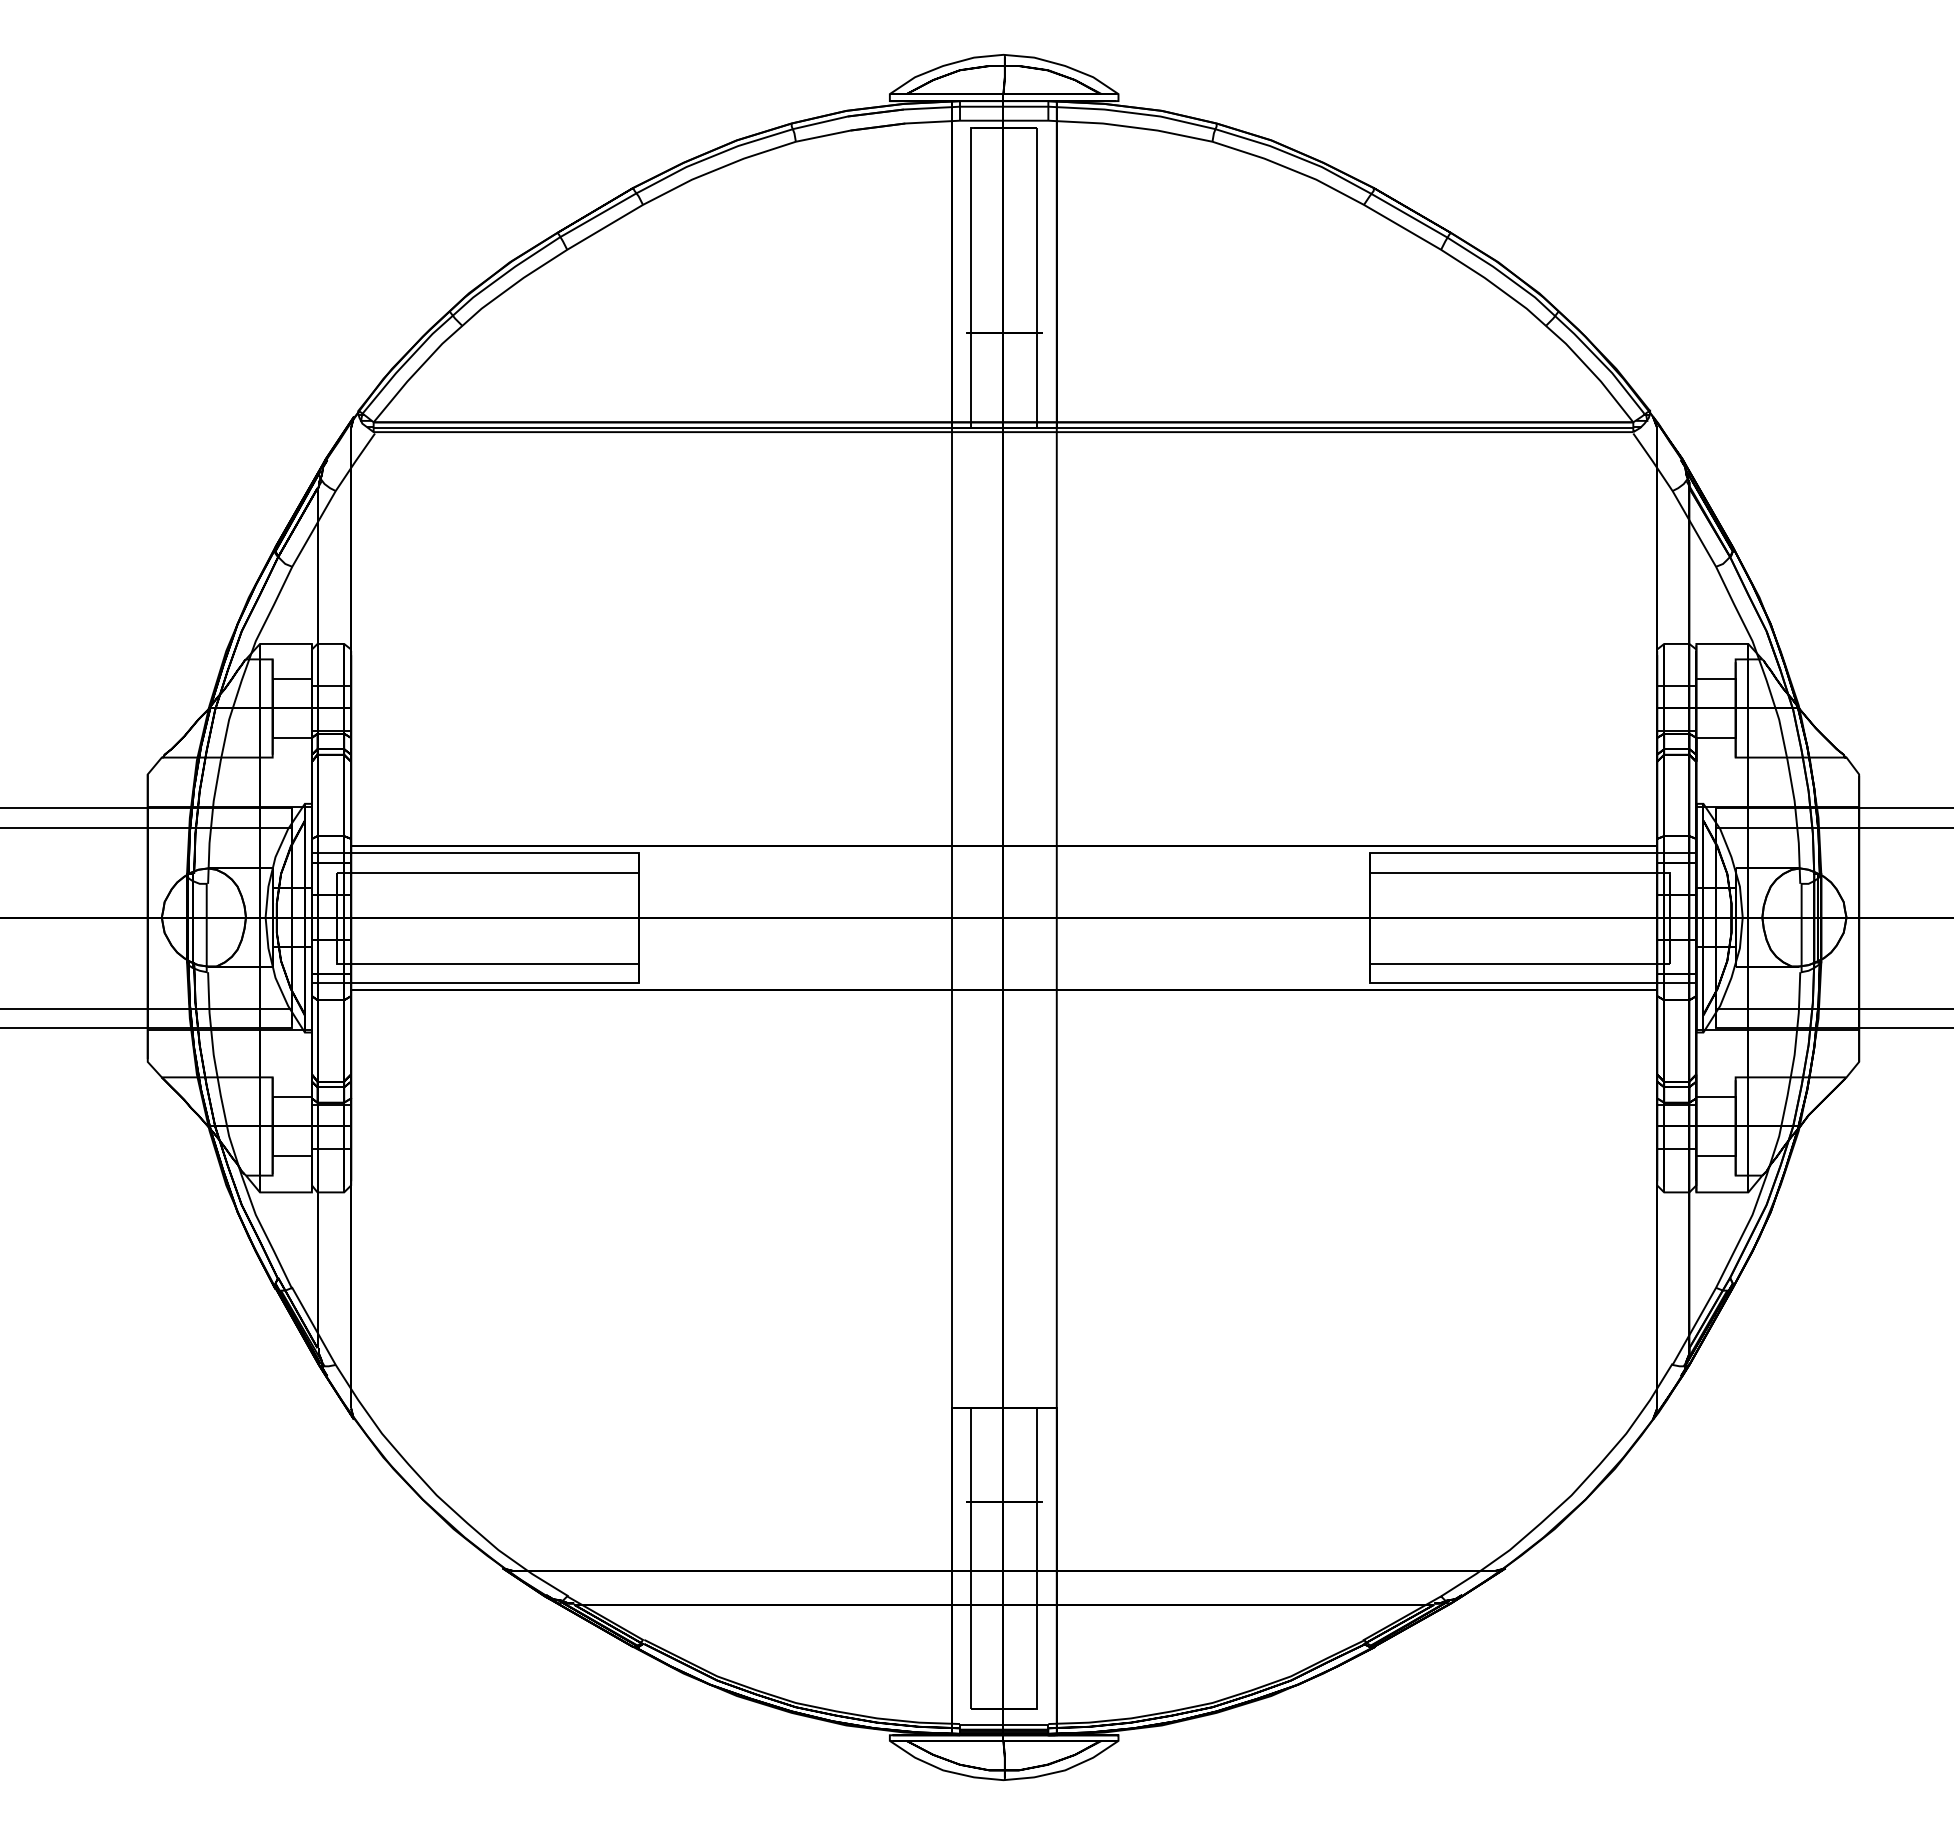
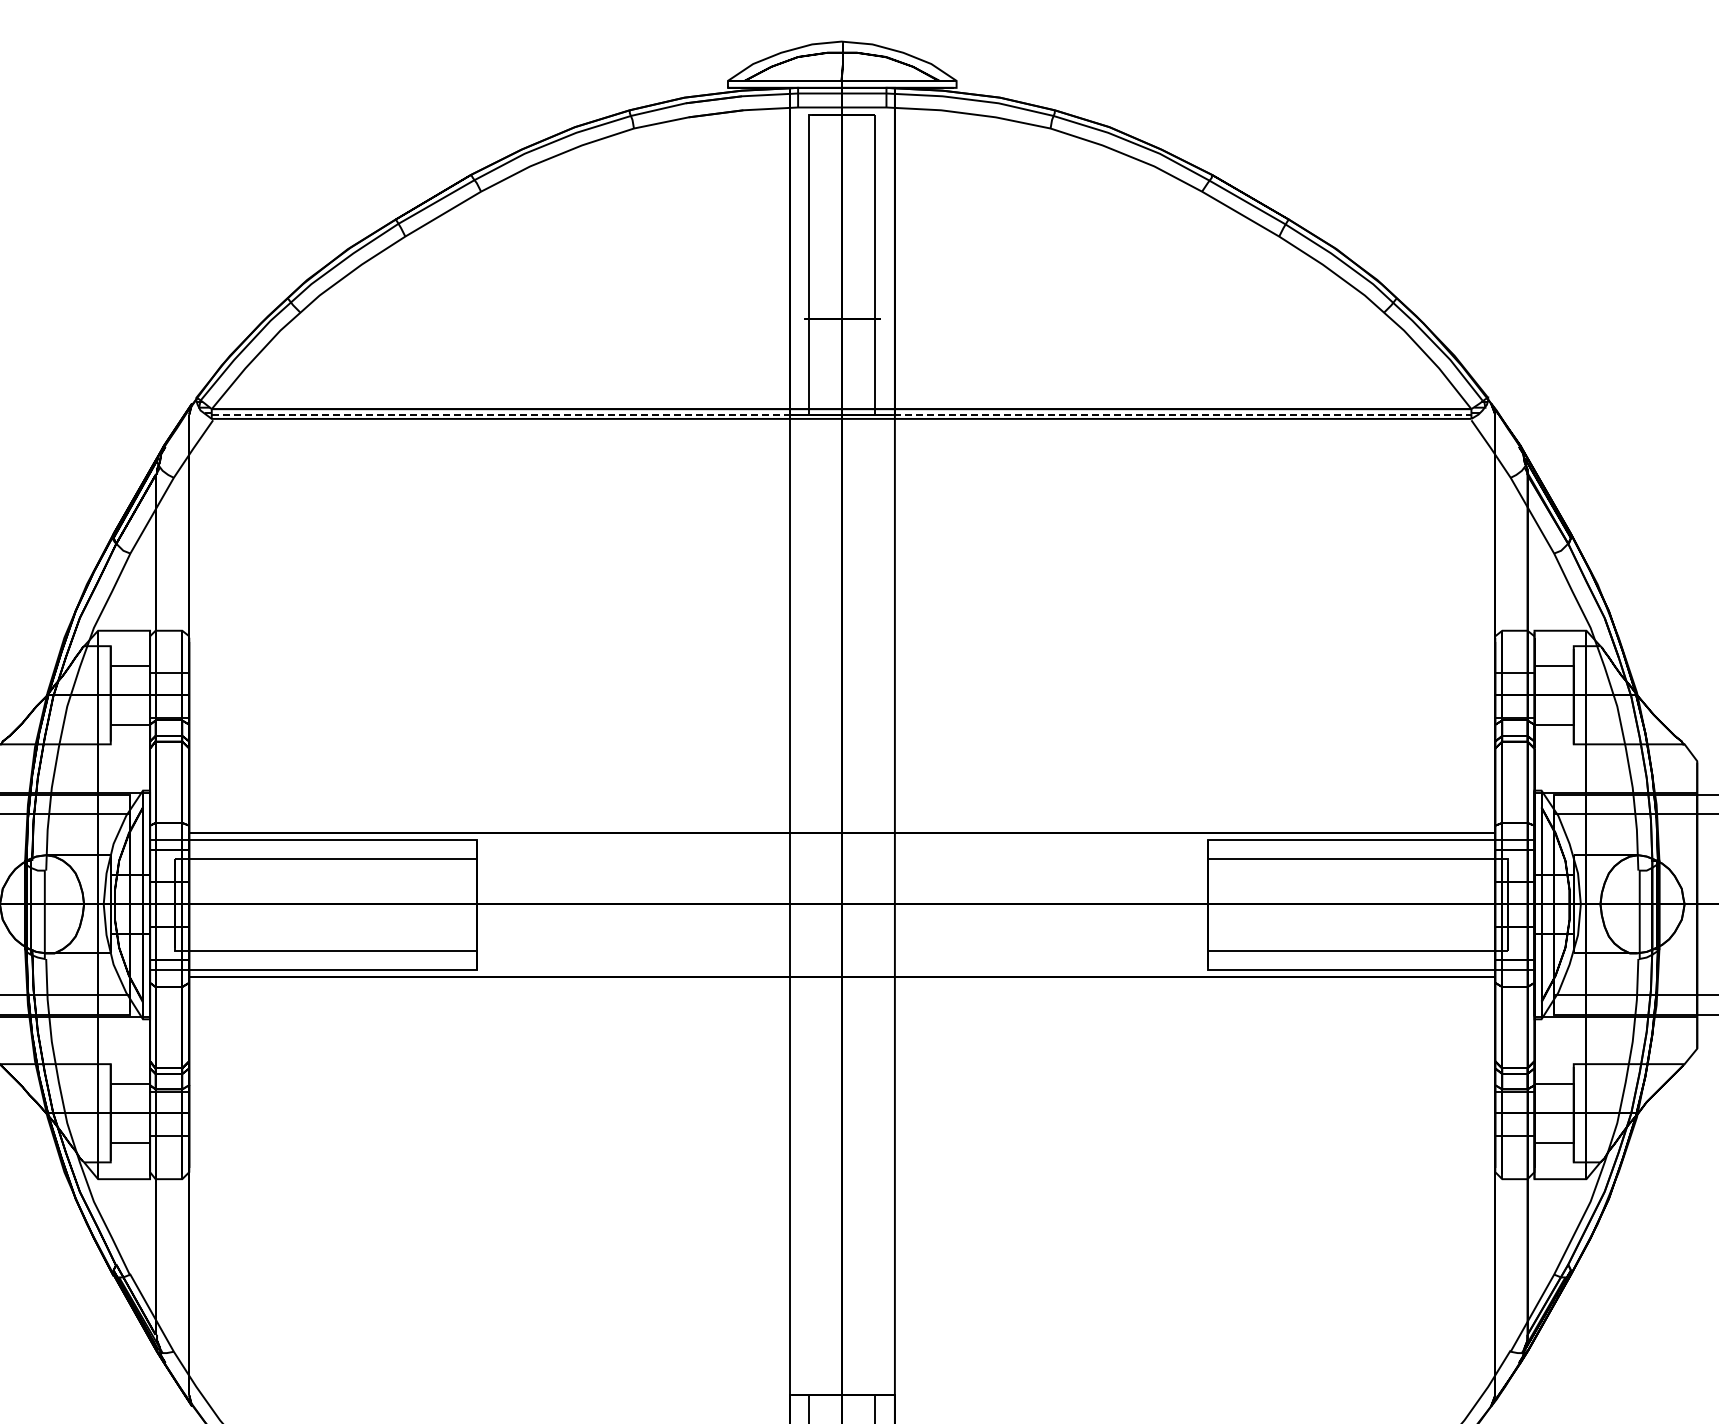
line: (1003, 427) -> (841, 414), solid -> dashed

